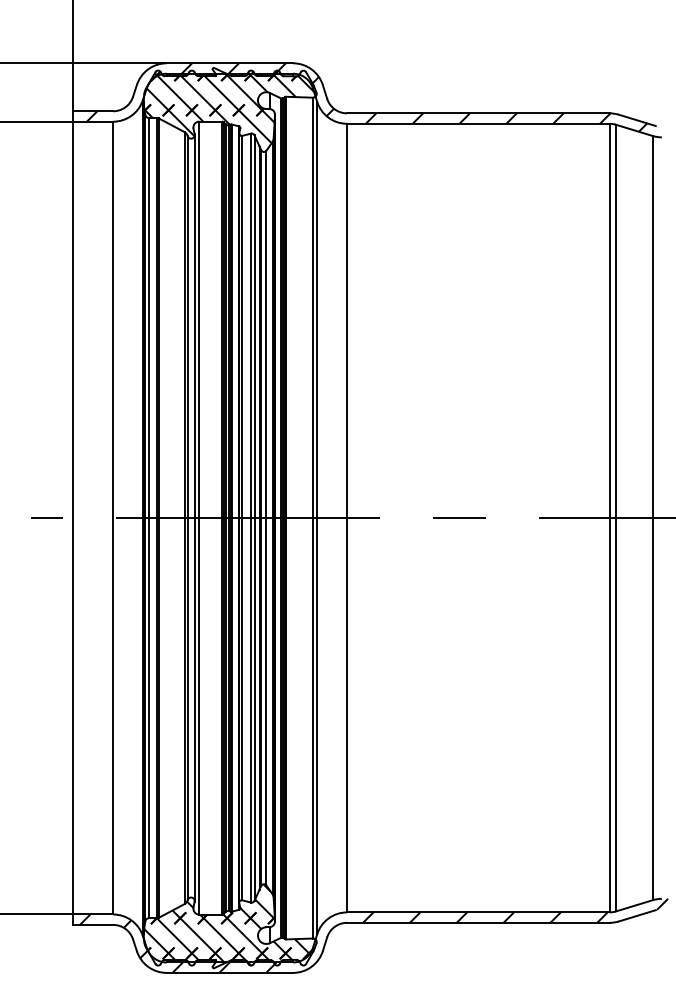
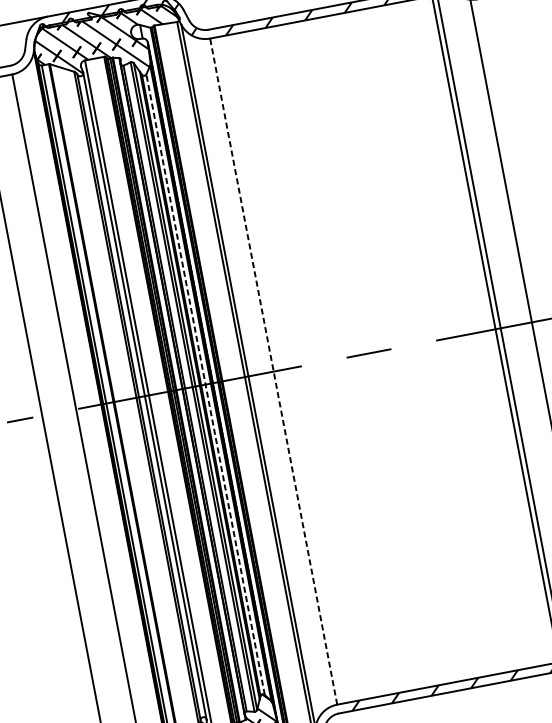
line: (266, 517) -> (205, 384), solid -> dashed
line: (347, 517) -> (273, 371), solid -> dashed

